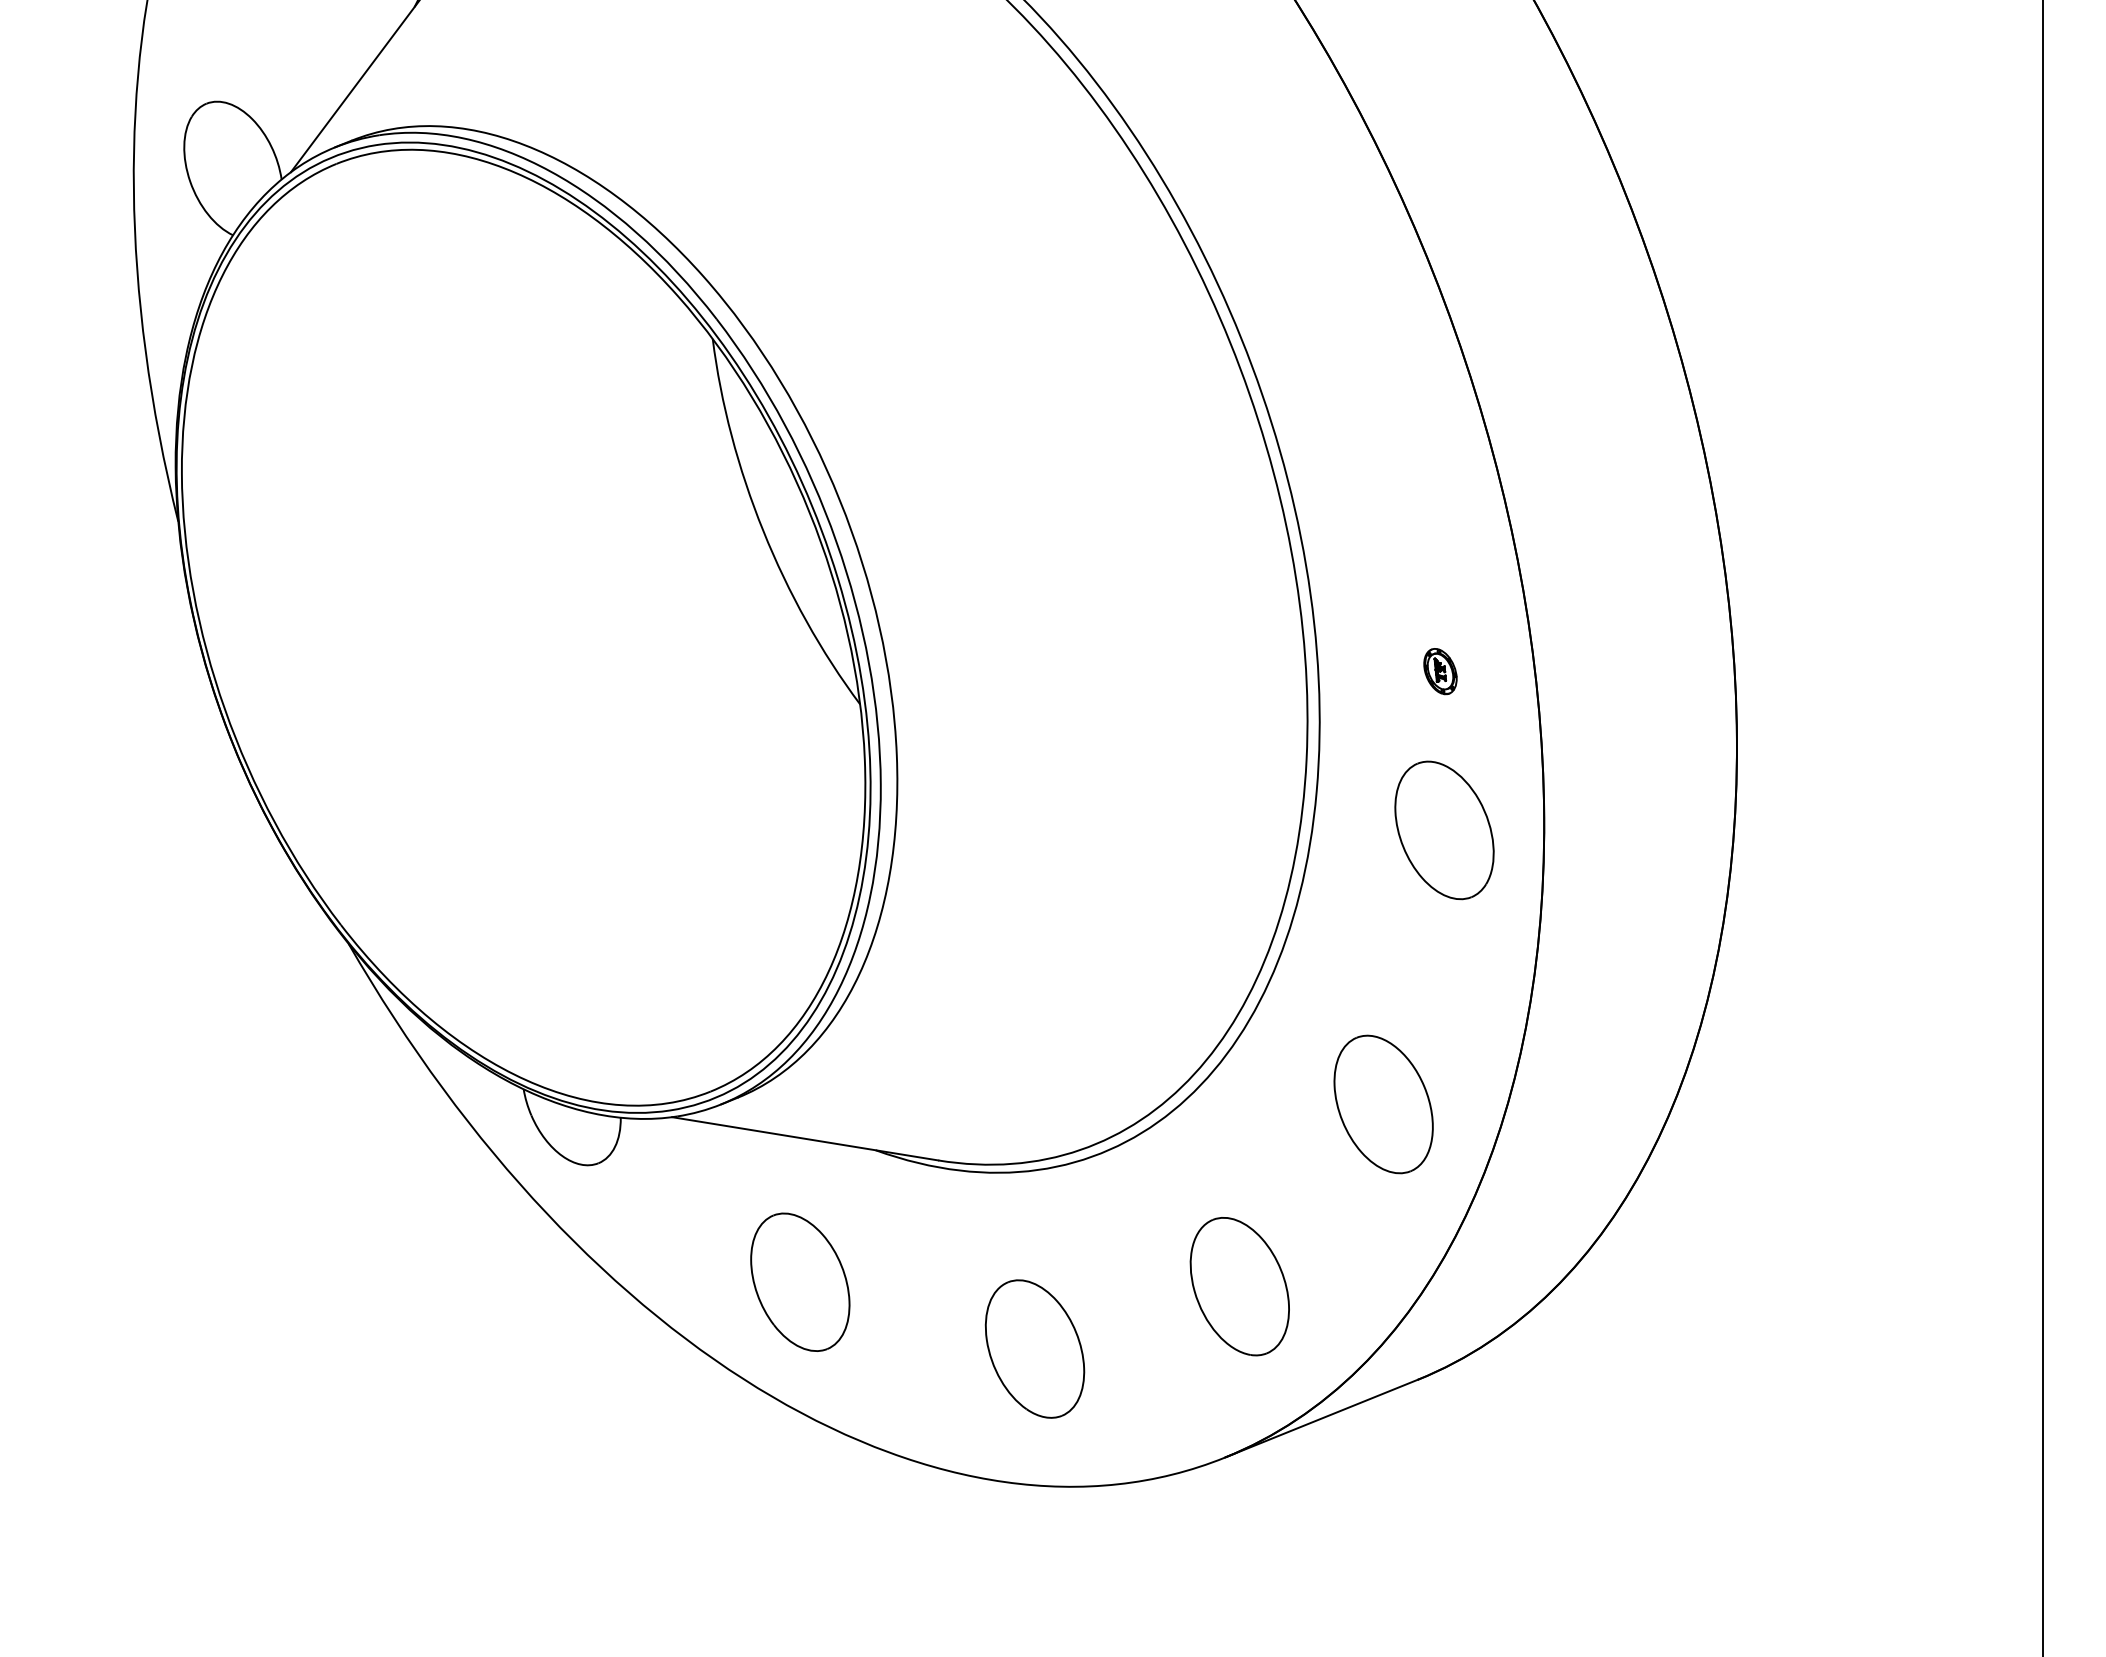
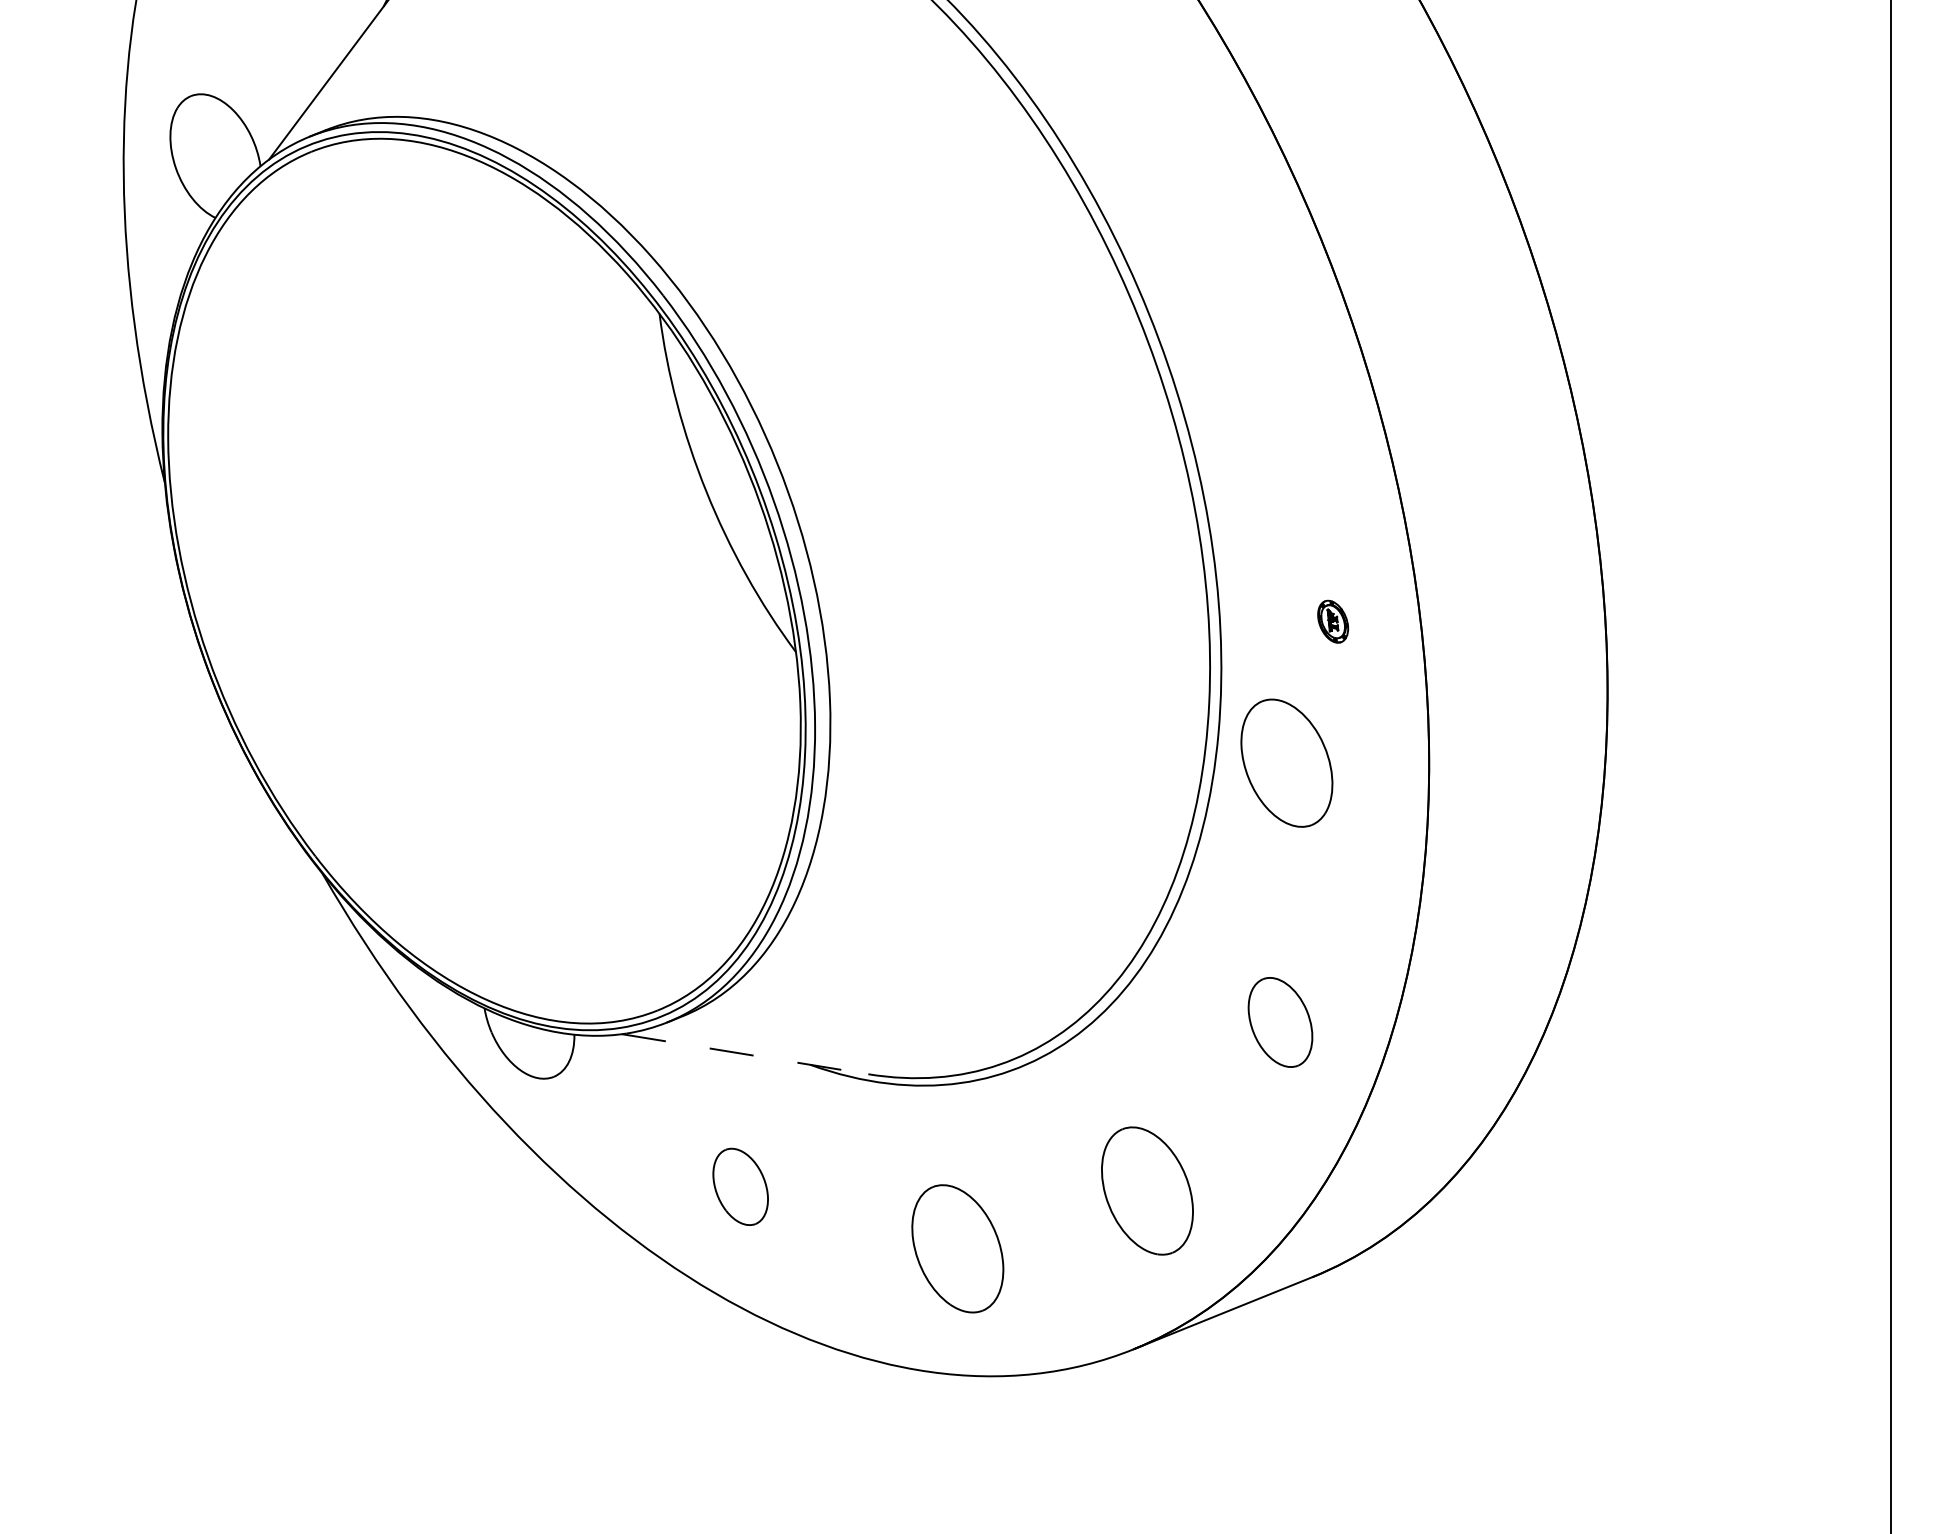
part: (1444, 830) -> (1286, 763), moved
part: (1383, 1104) -> (1280, 1022), size x0.7
line: (805, 1138) -> (745, 1053), solid -> dashed
part: (800, 1281) -> (740, 1186), size x0.6

